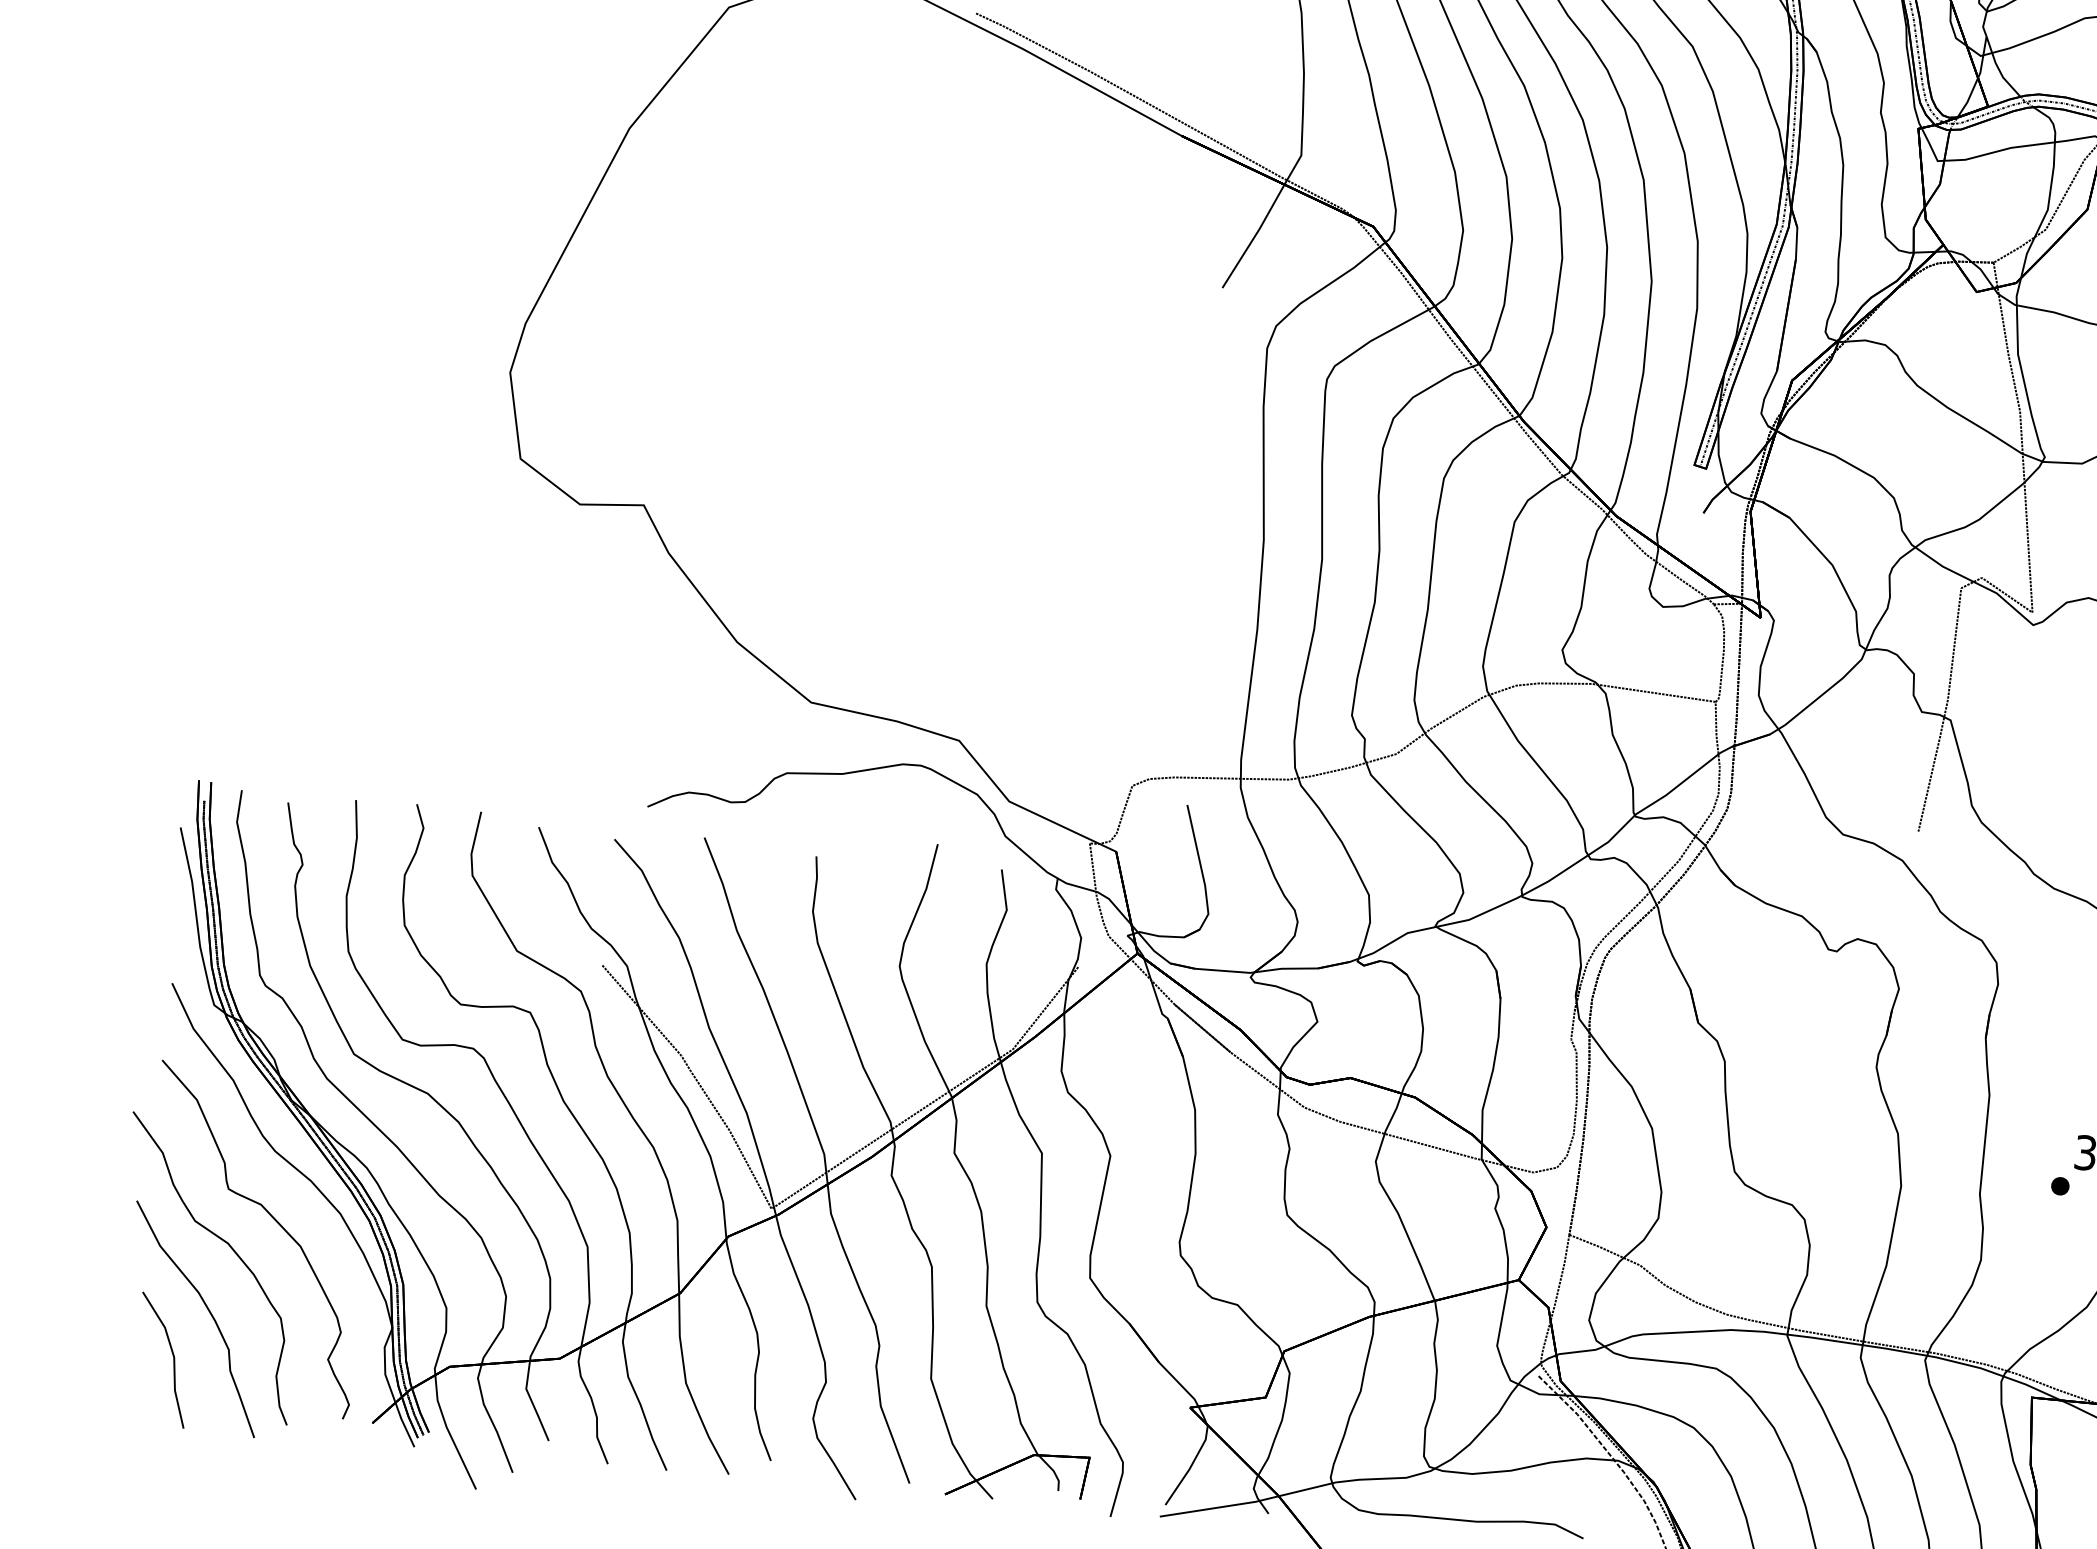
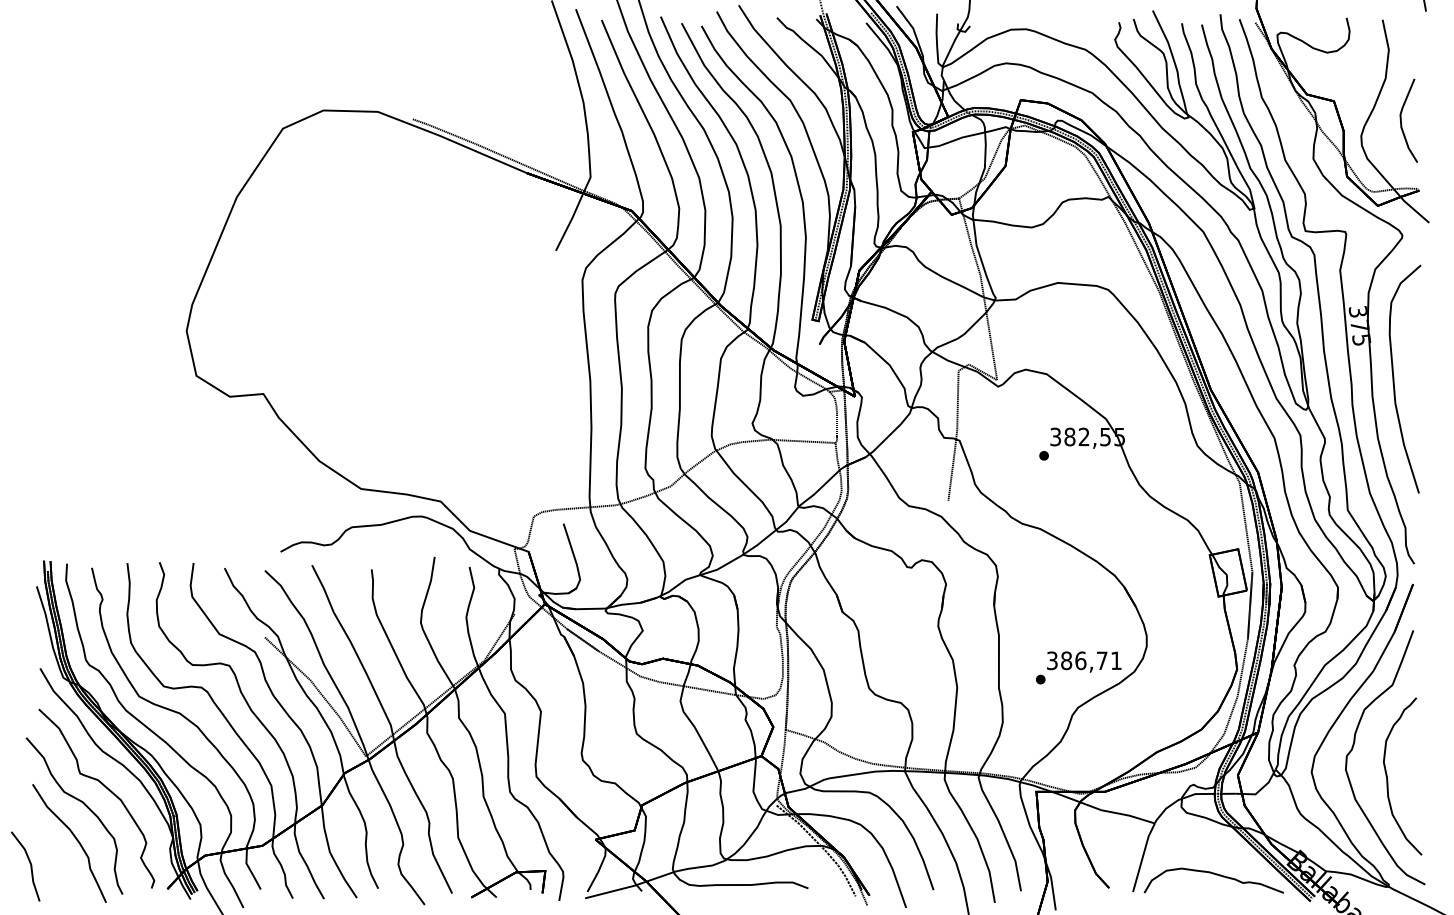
line: (171, 1355) -> (29, 863), moved

